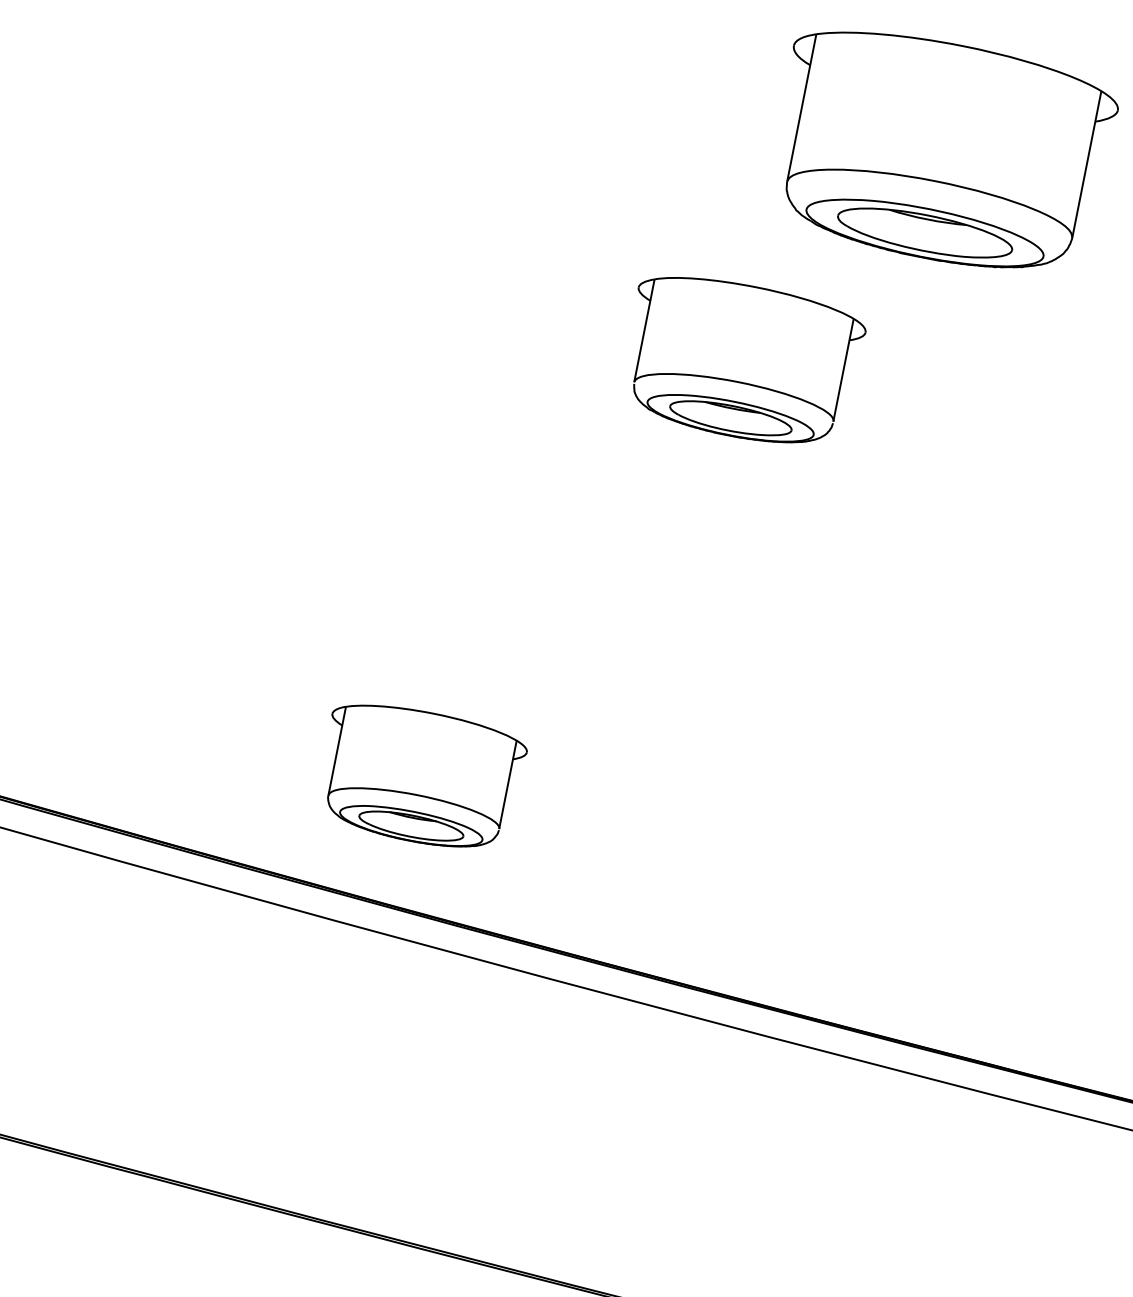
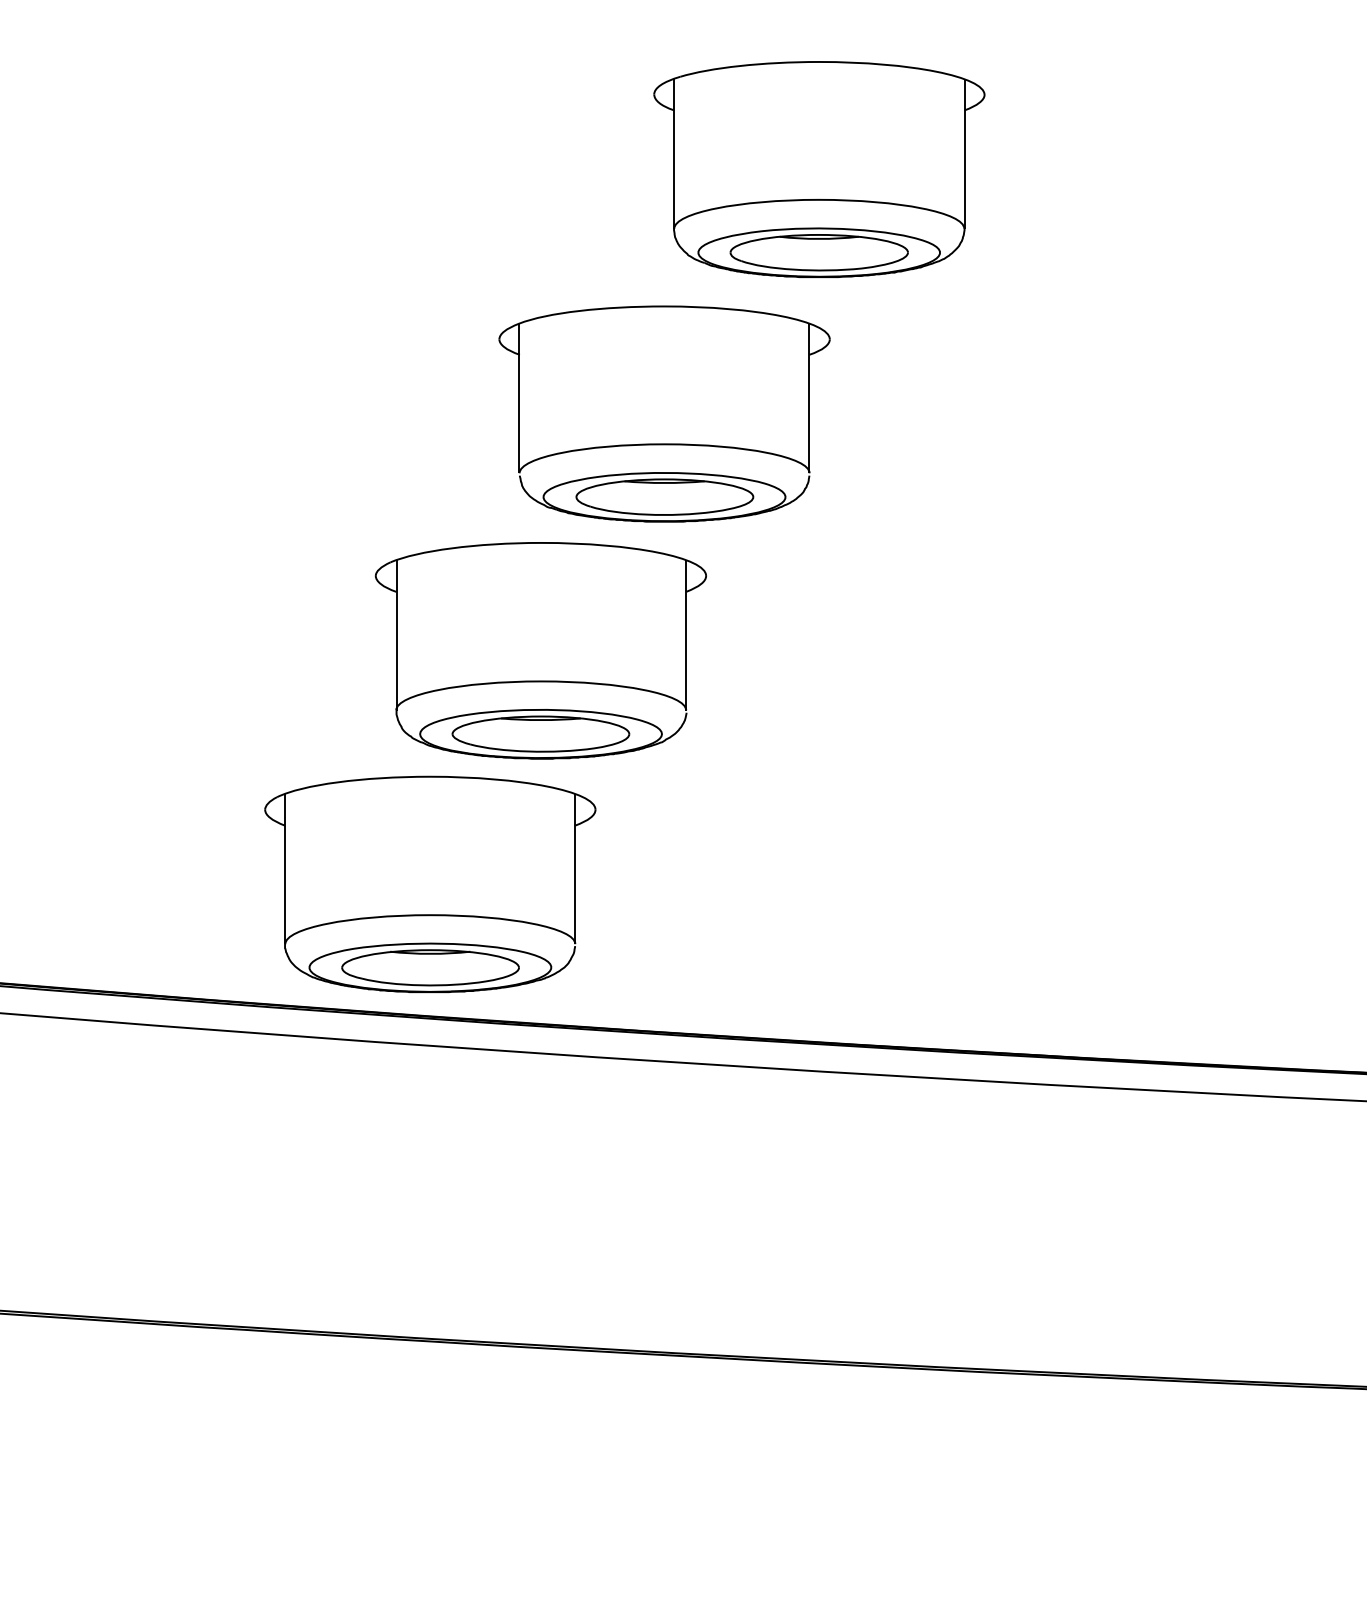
part: (742, 360) -> (664, 413), size x1.43
part: (574, 569) -> (540, 650), added
part: (421, 776) -> (430, 883), size x1.67

